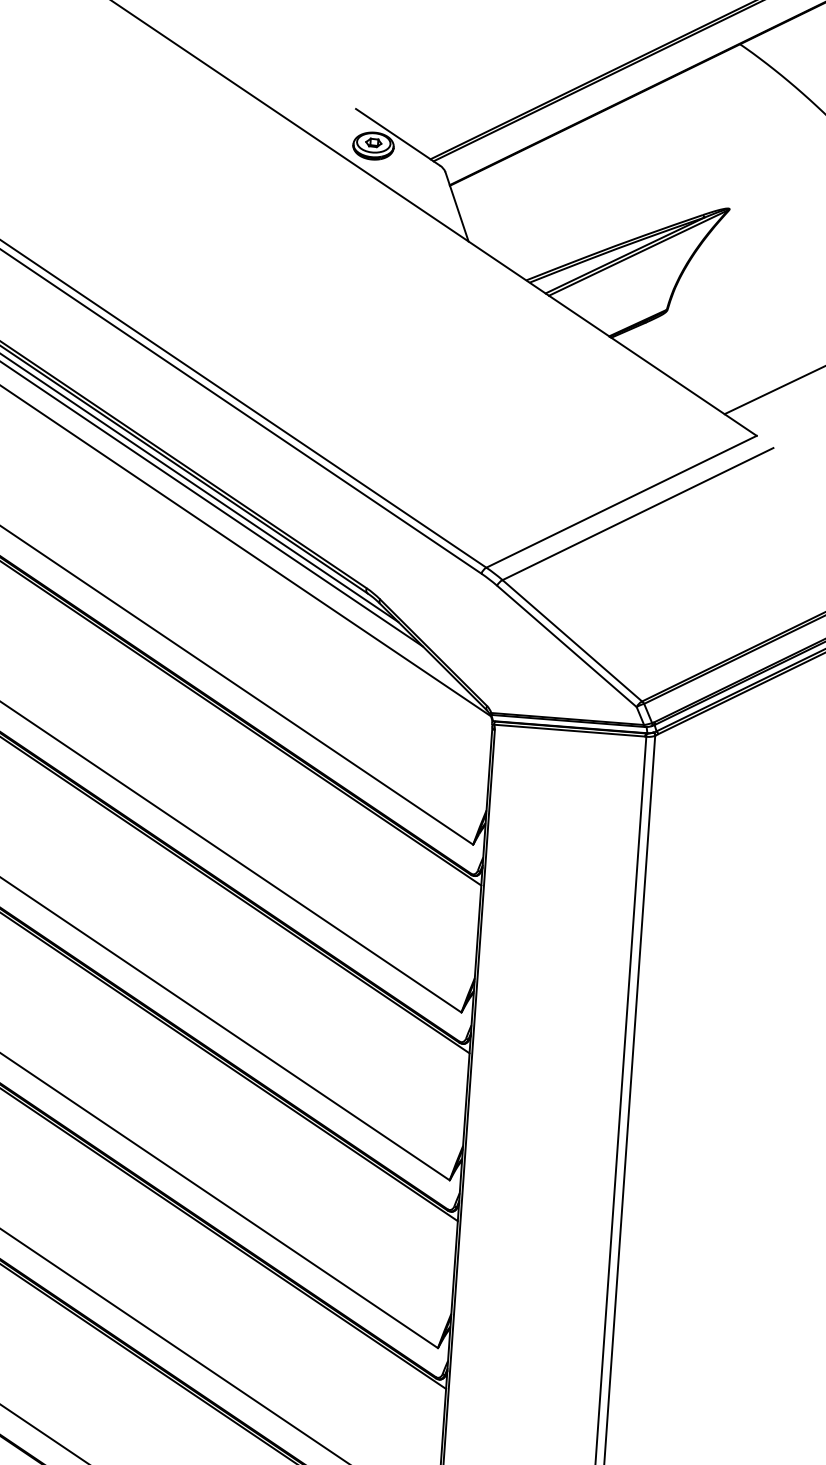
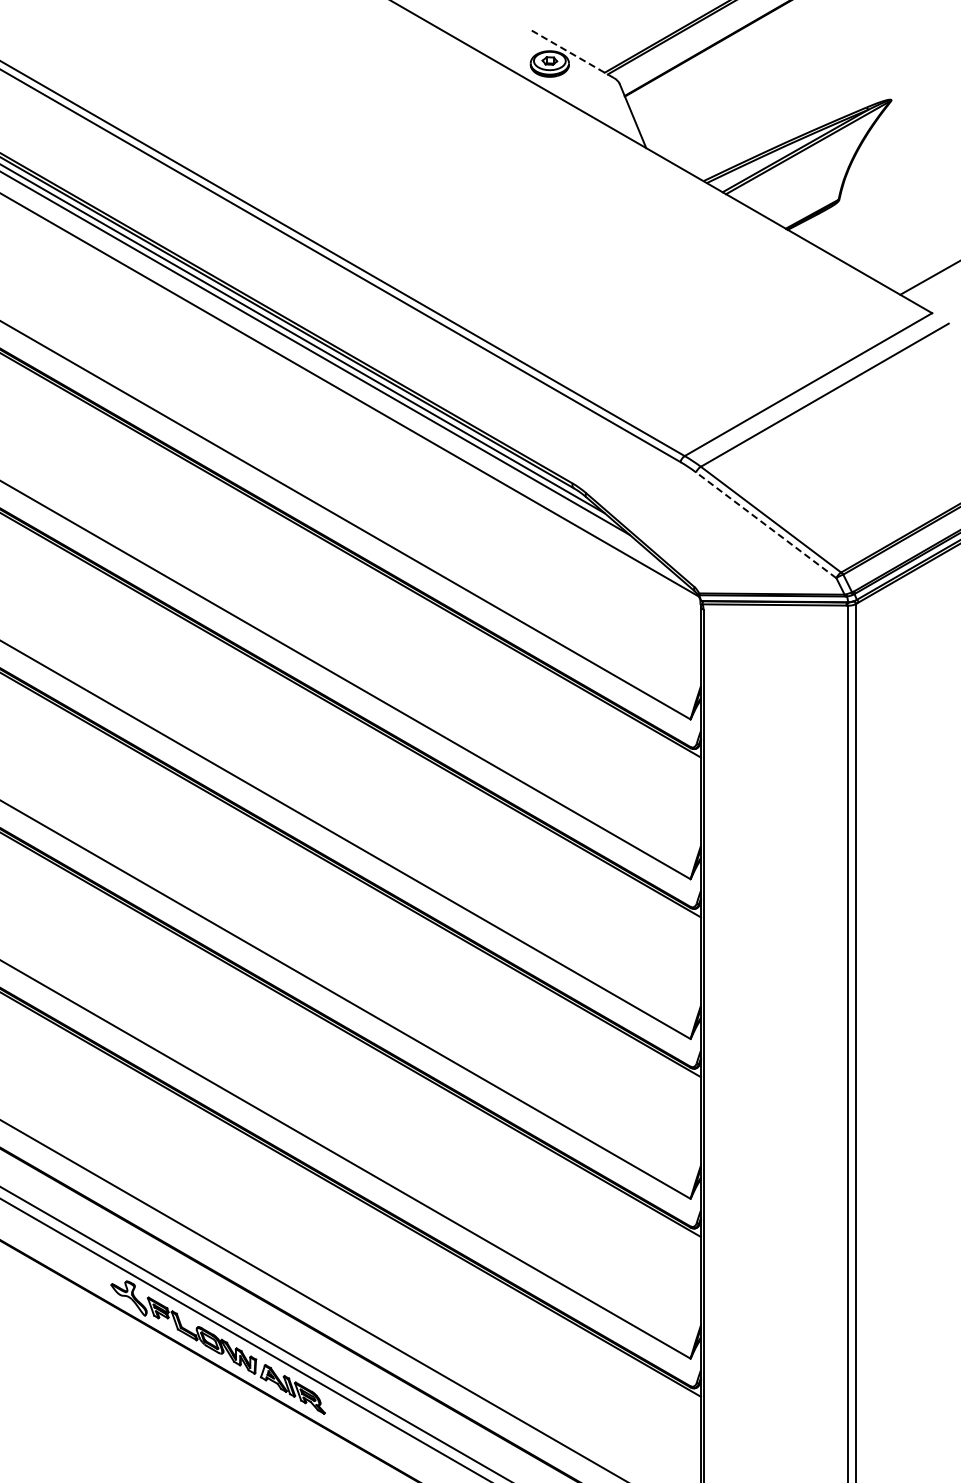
line: (398, 136) -> (572, 53), solid -> dashed
line: (567, 646) -> (766, 525), solid -> dashed

